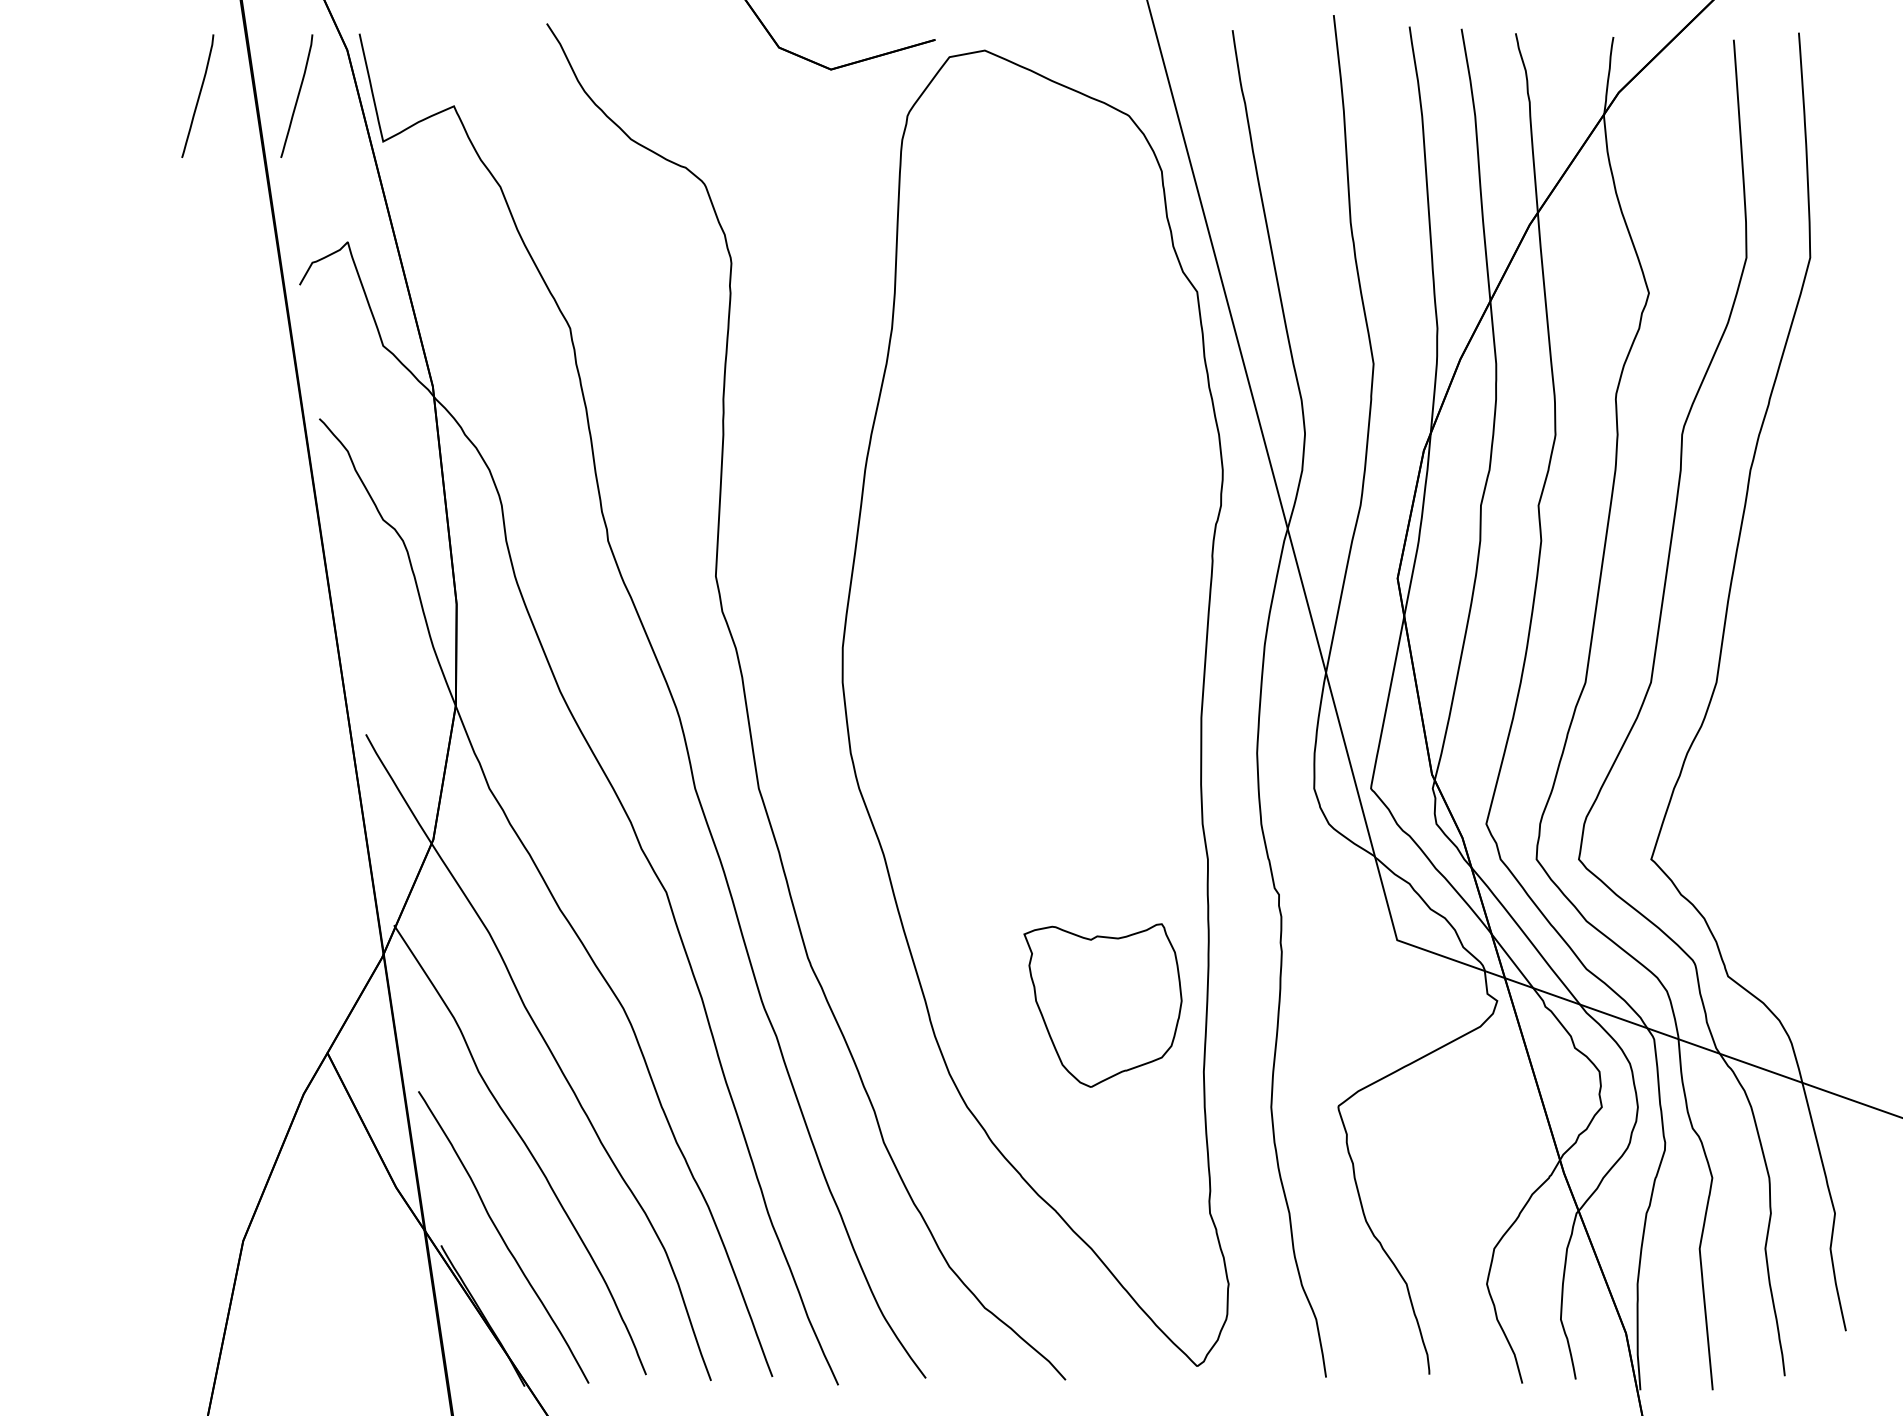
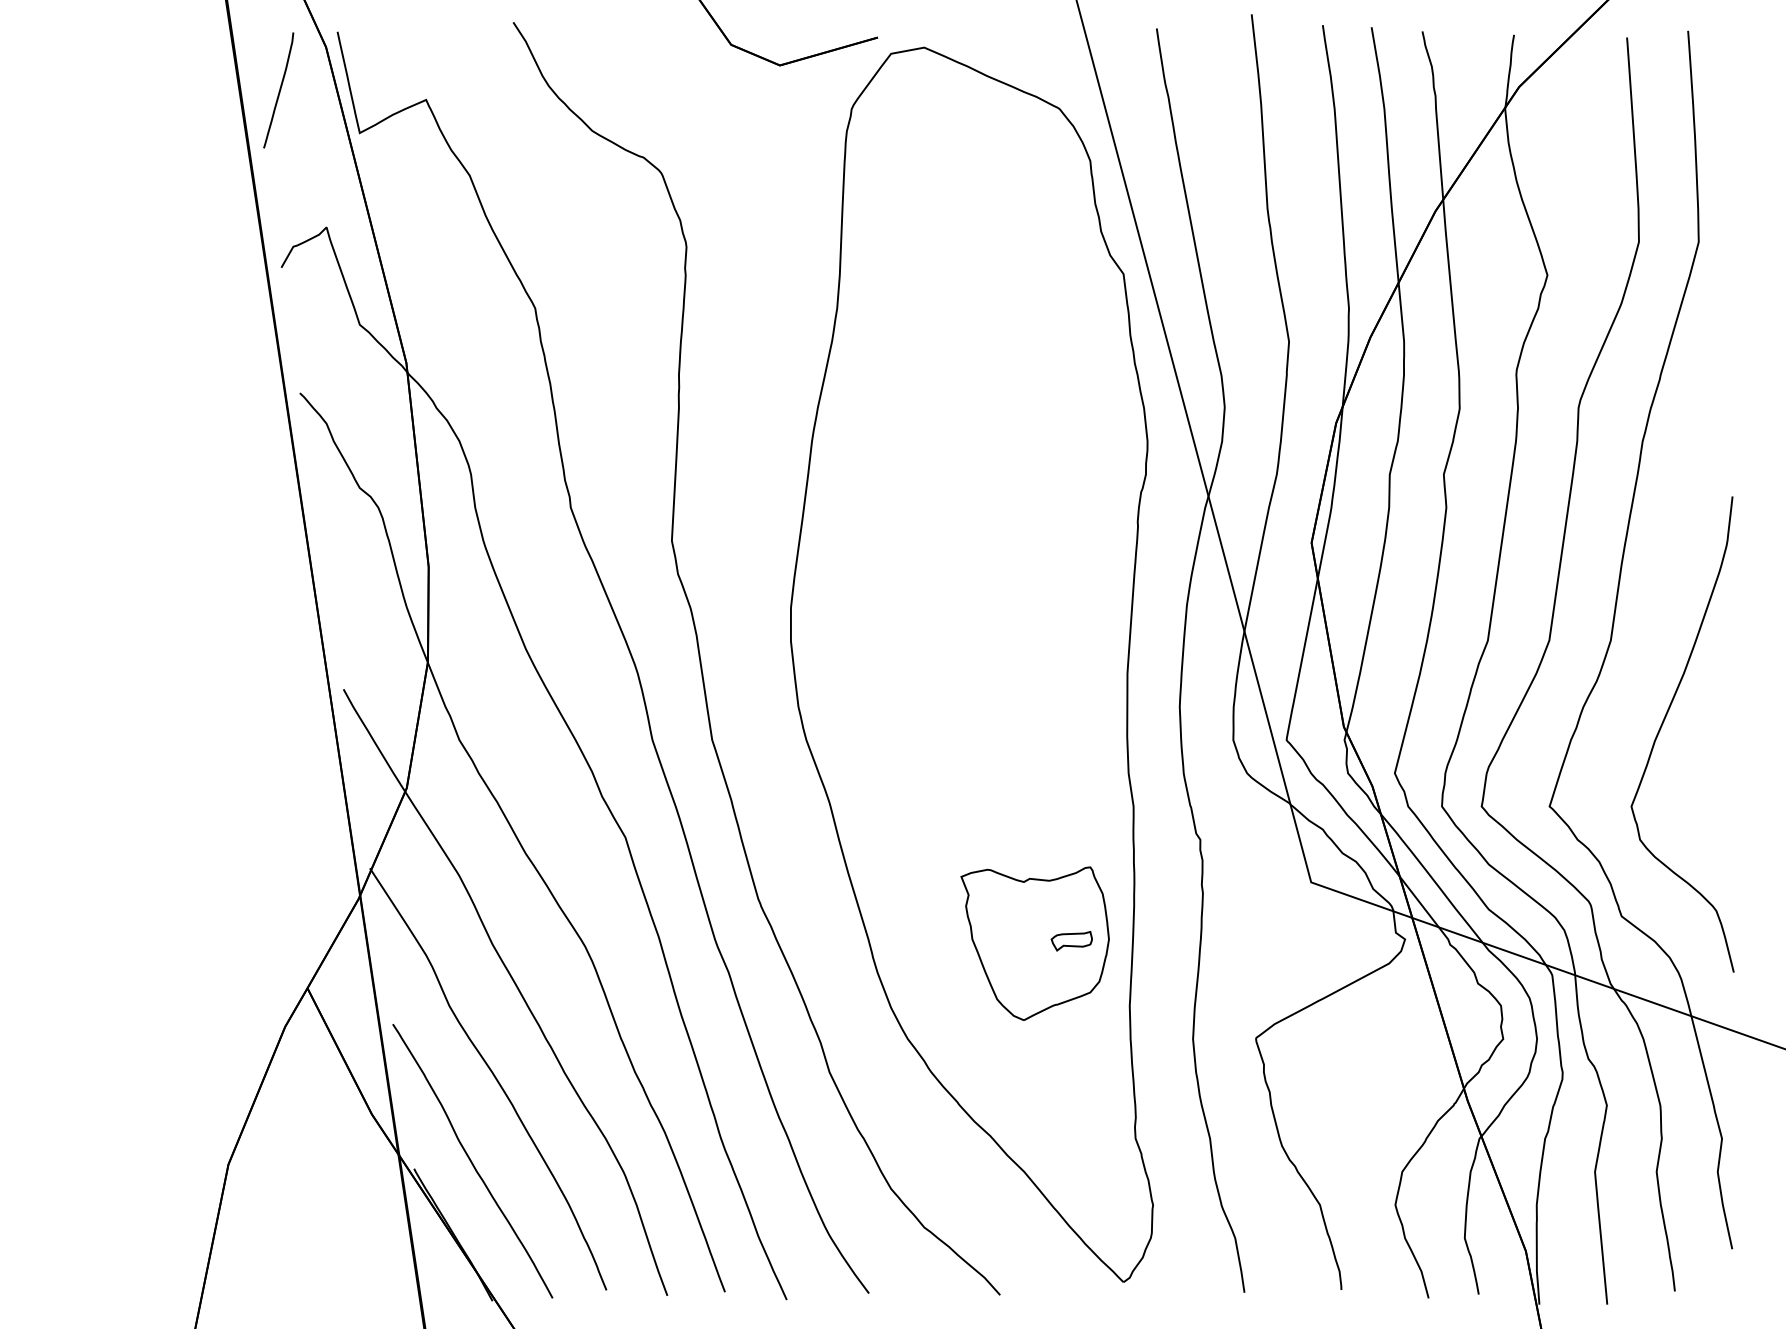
curve: (198, 95) -> (186, 89), removed
curve: (1770, 776) -> (1661, 728), added
part: (1141, 1002) -> (1071, 940), added

